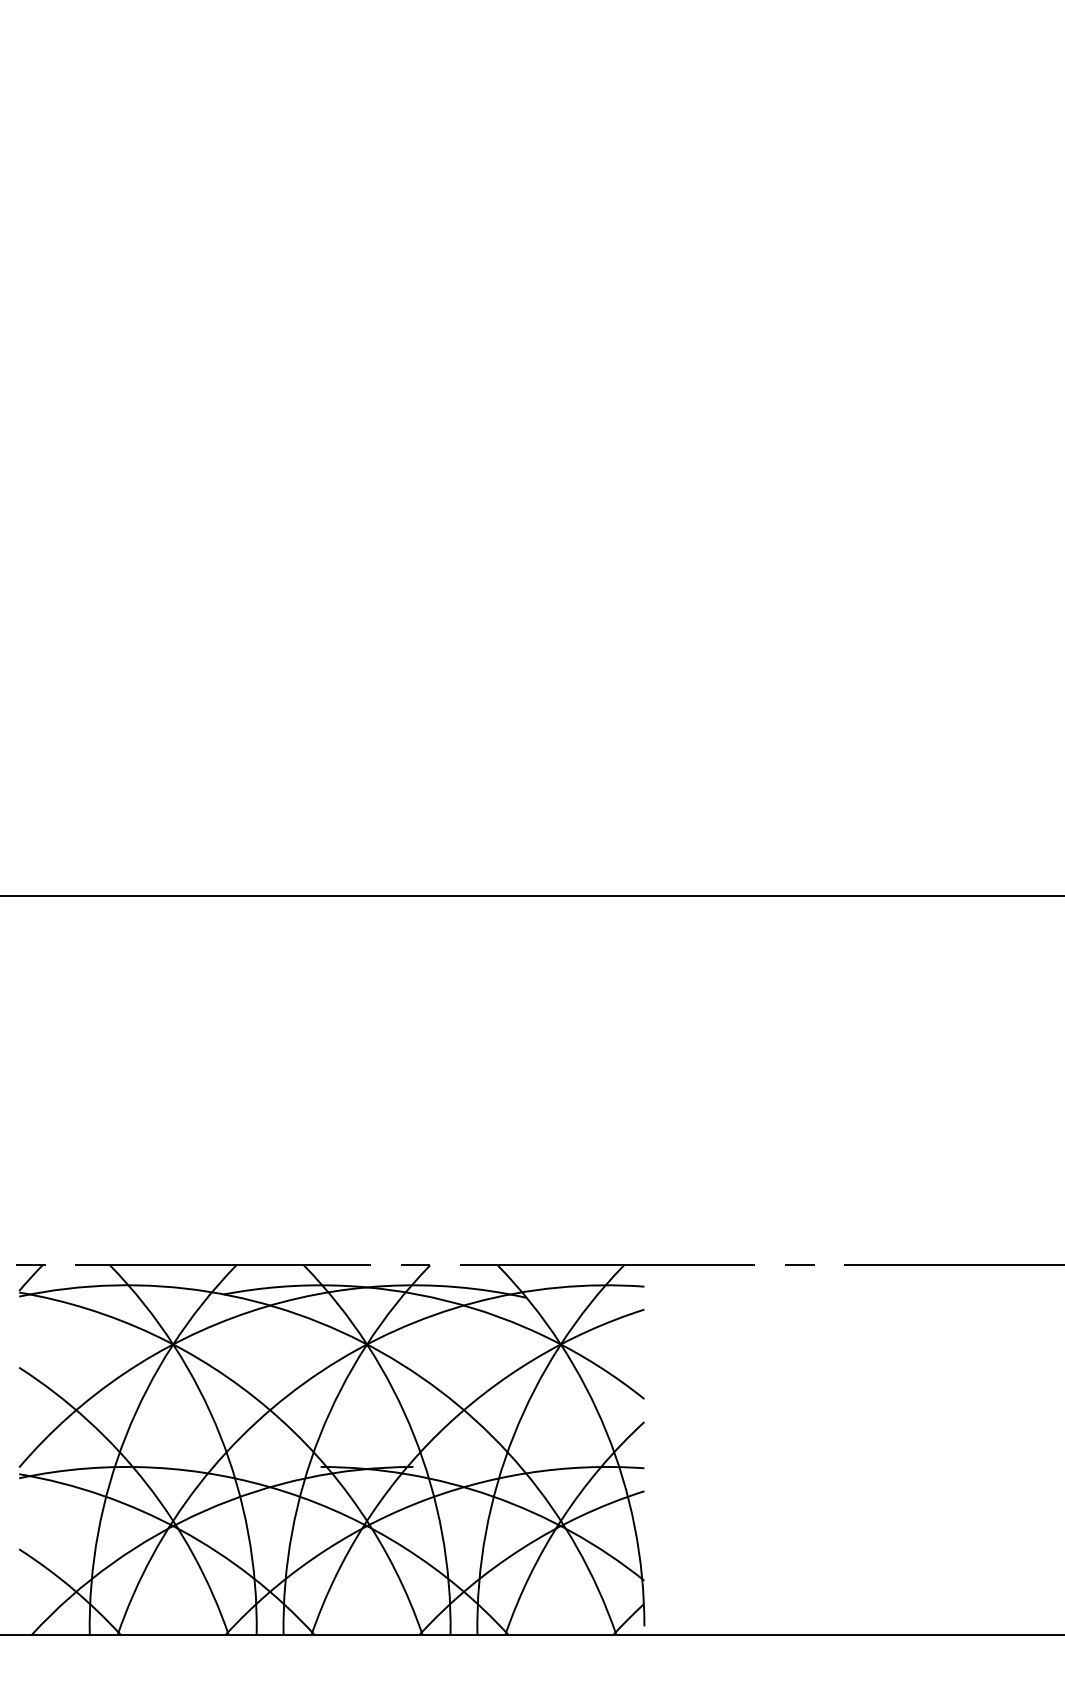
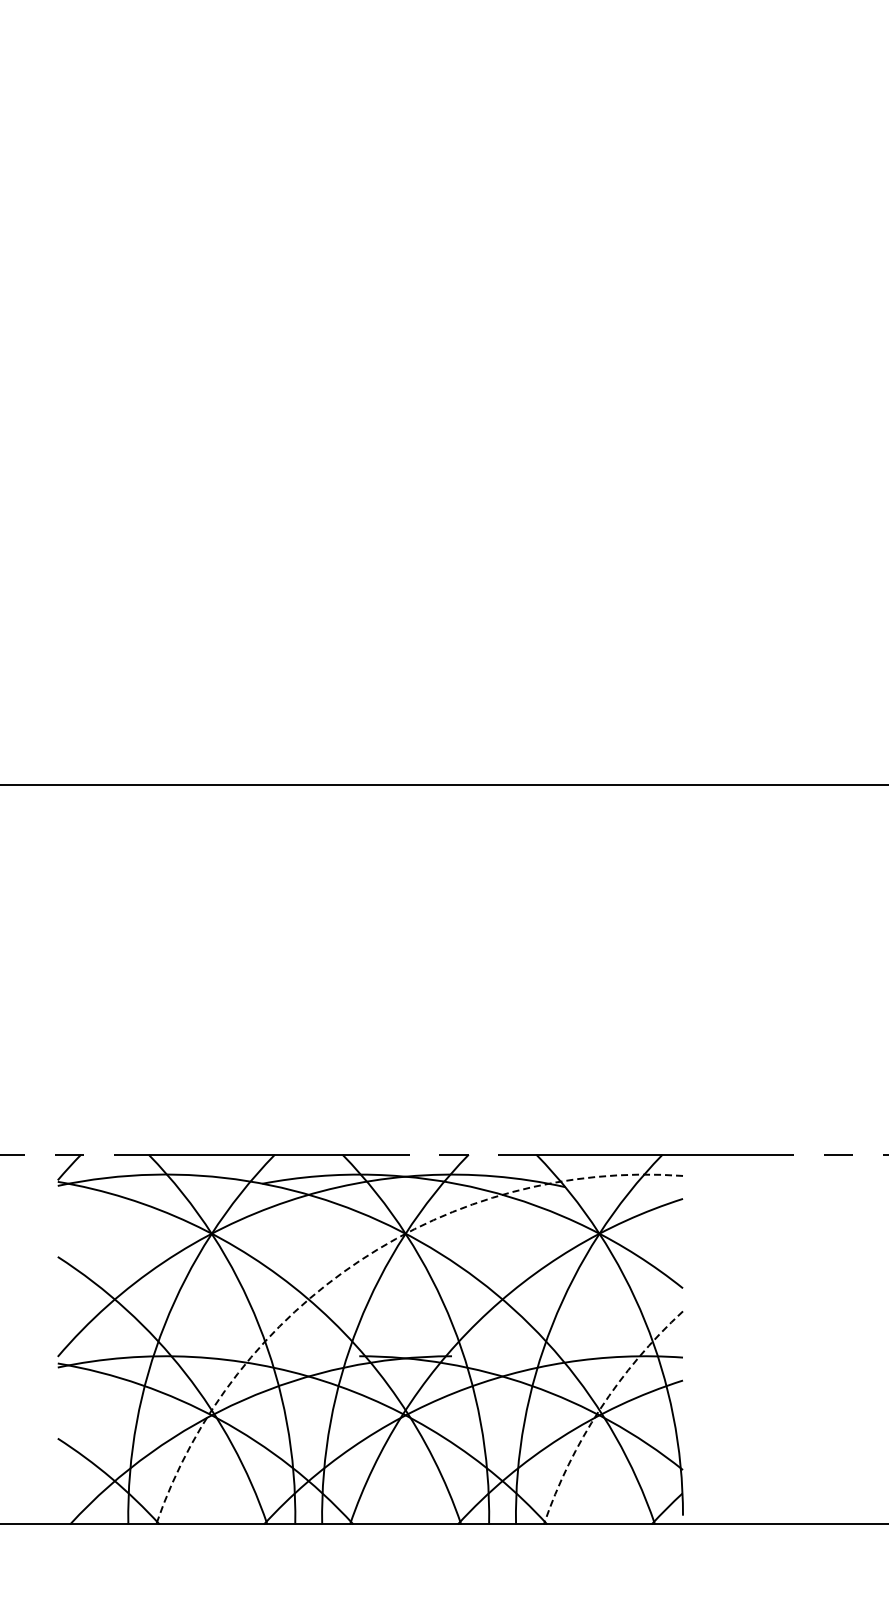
arc: (321, 1371) -> (360, 1260), solid -> dashed
arc: (561, 1519) -> (600, 1408), solid -> dashed

